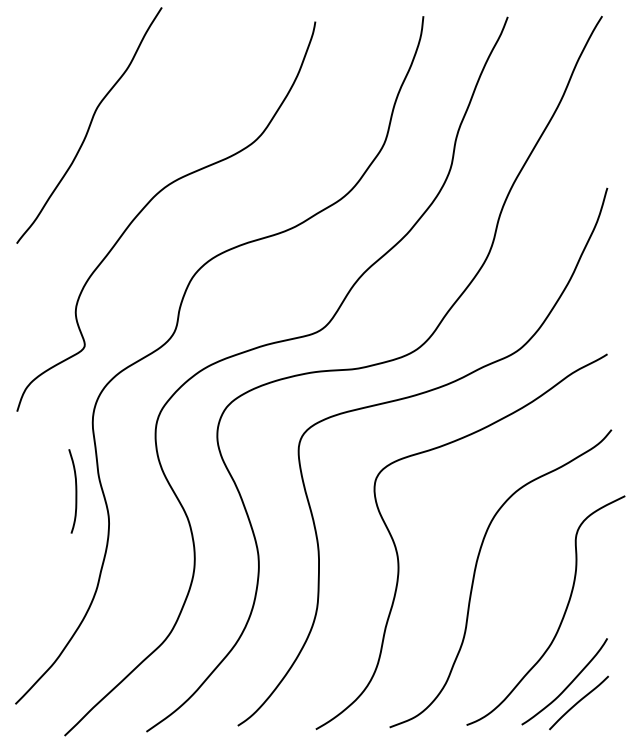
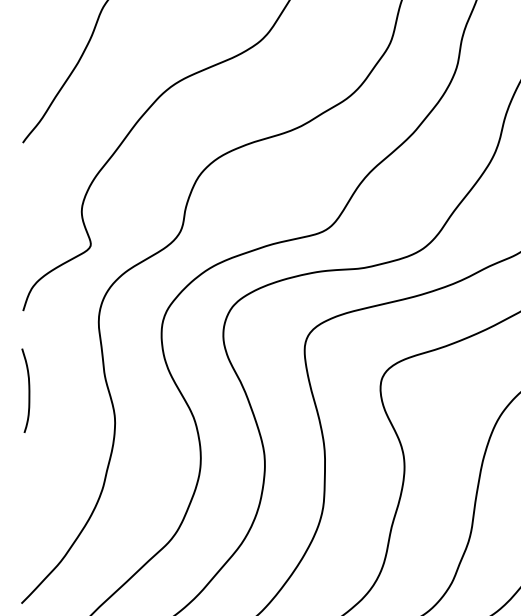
curve: (75, 491) -> (28, 390), moved

